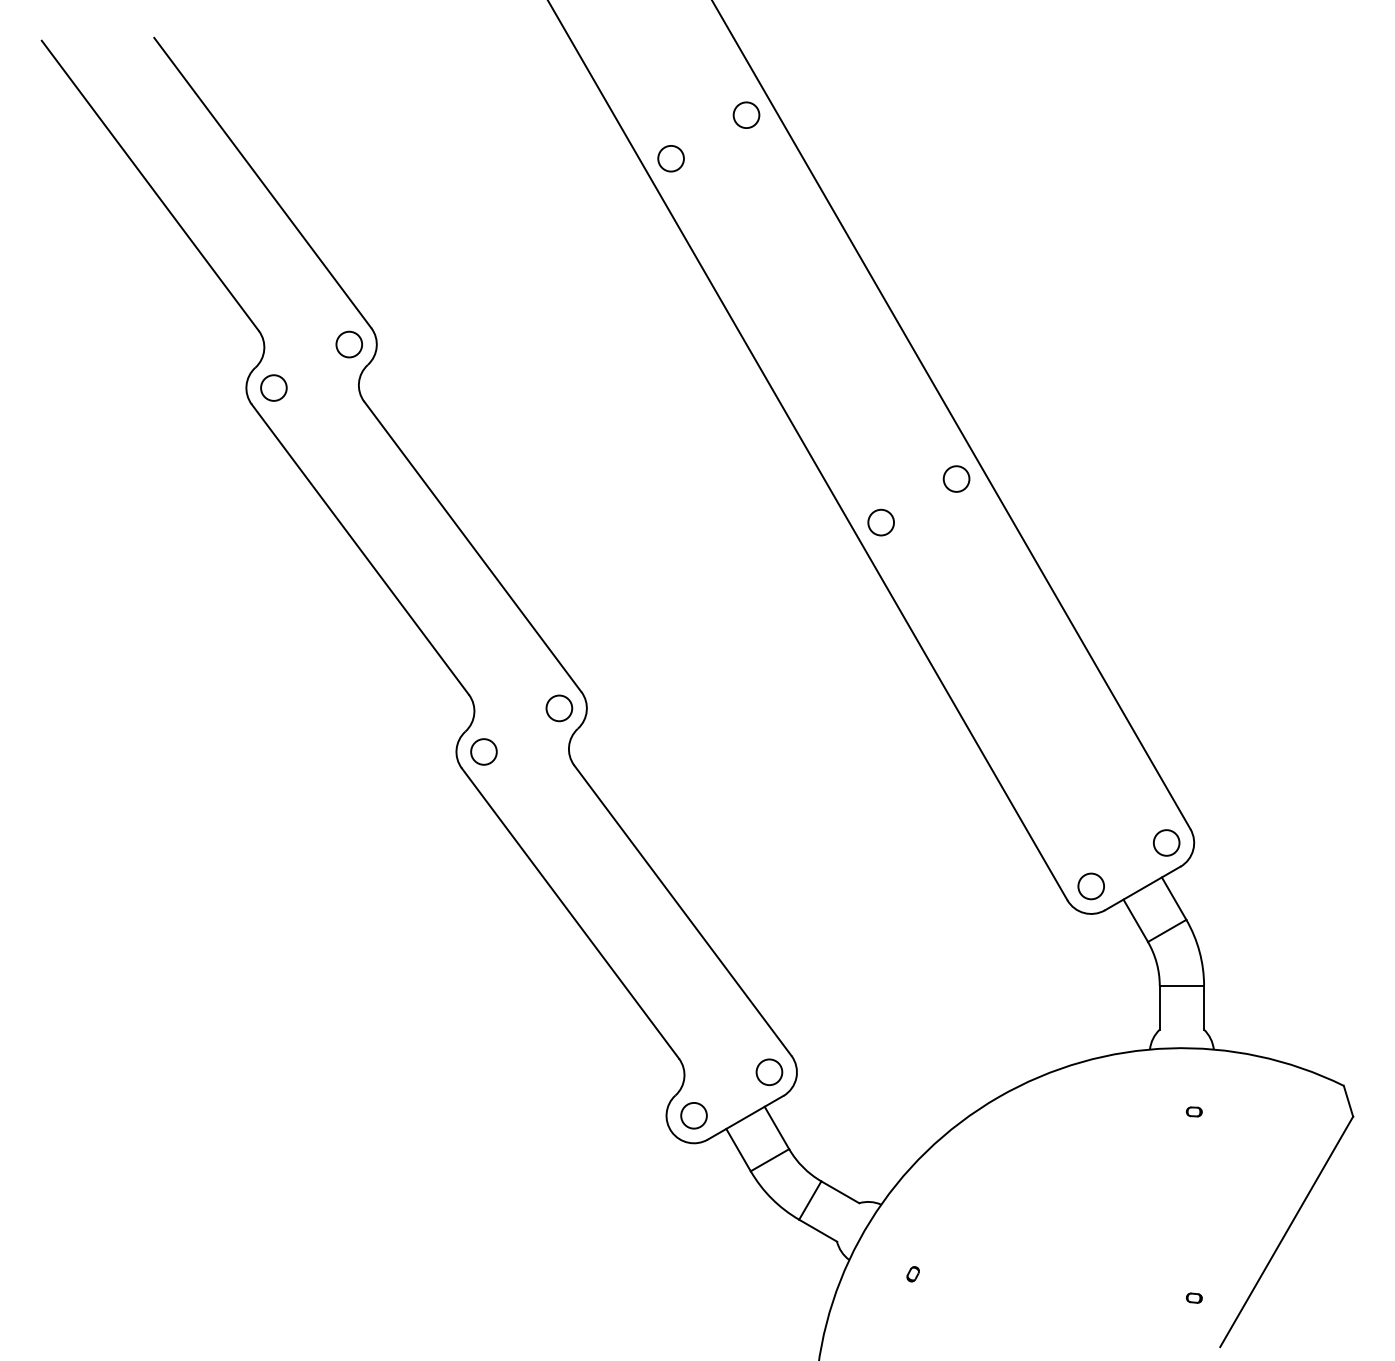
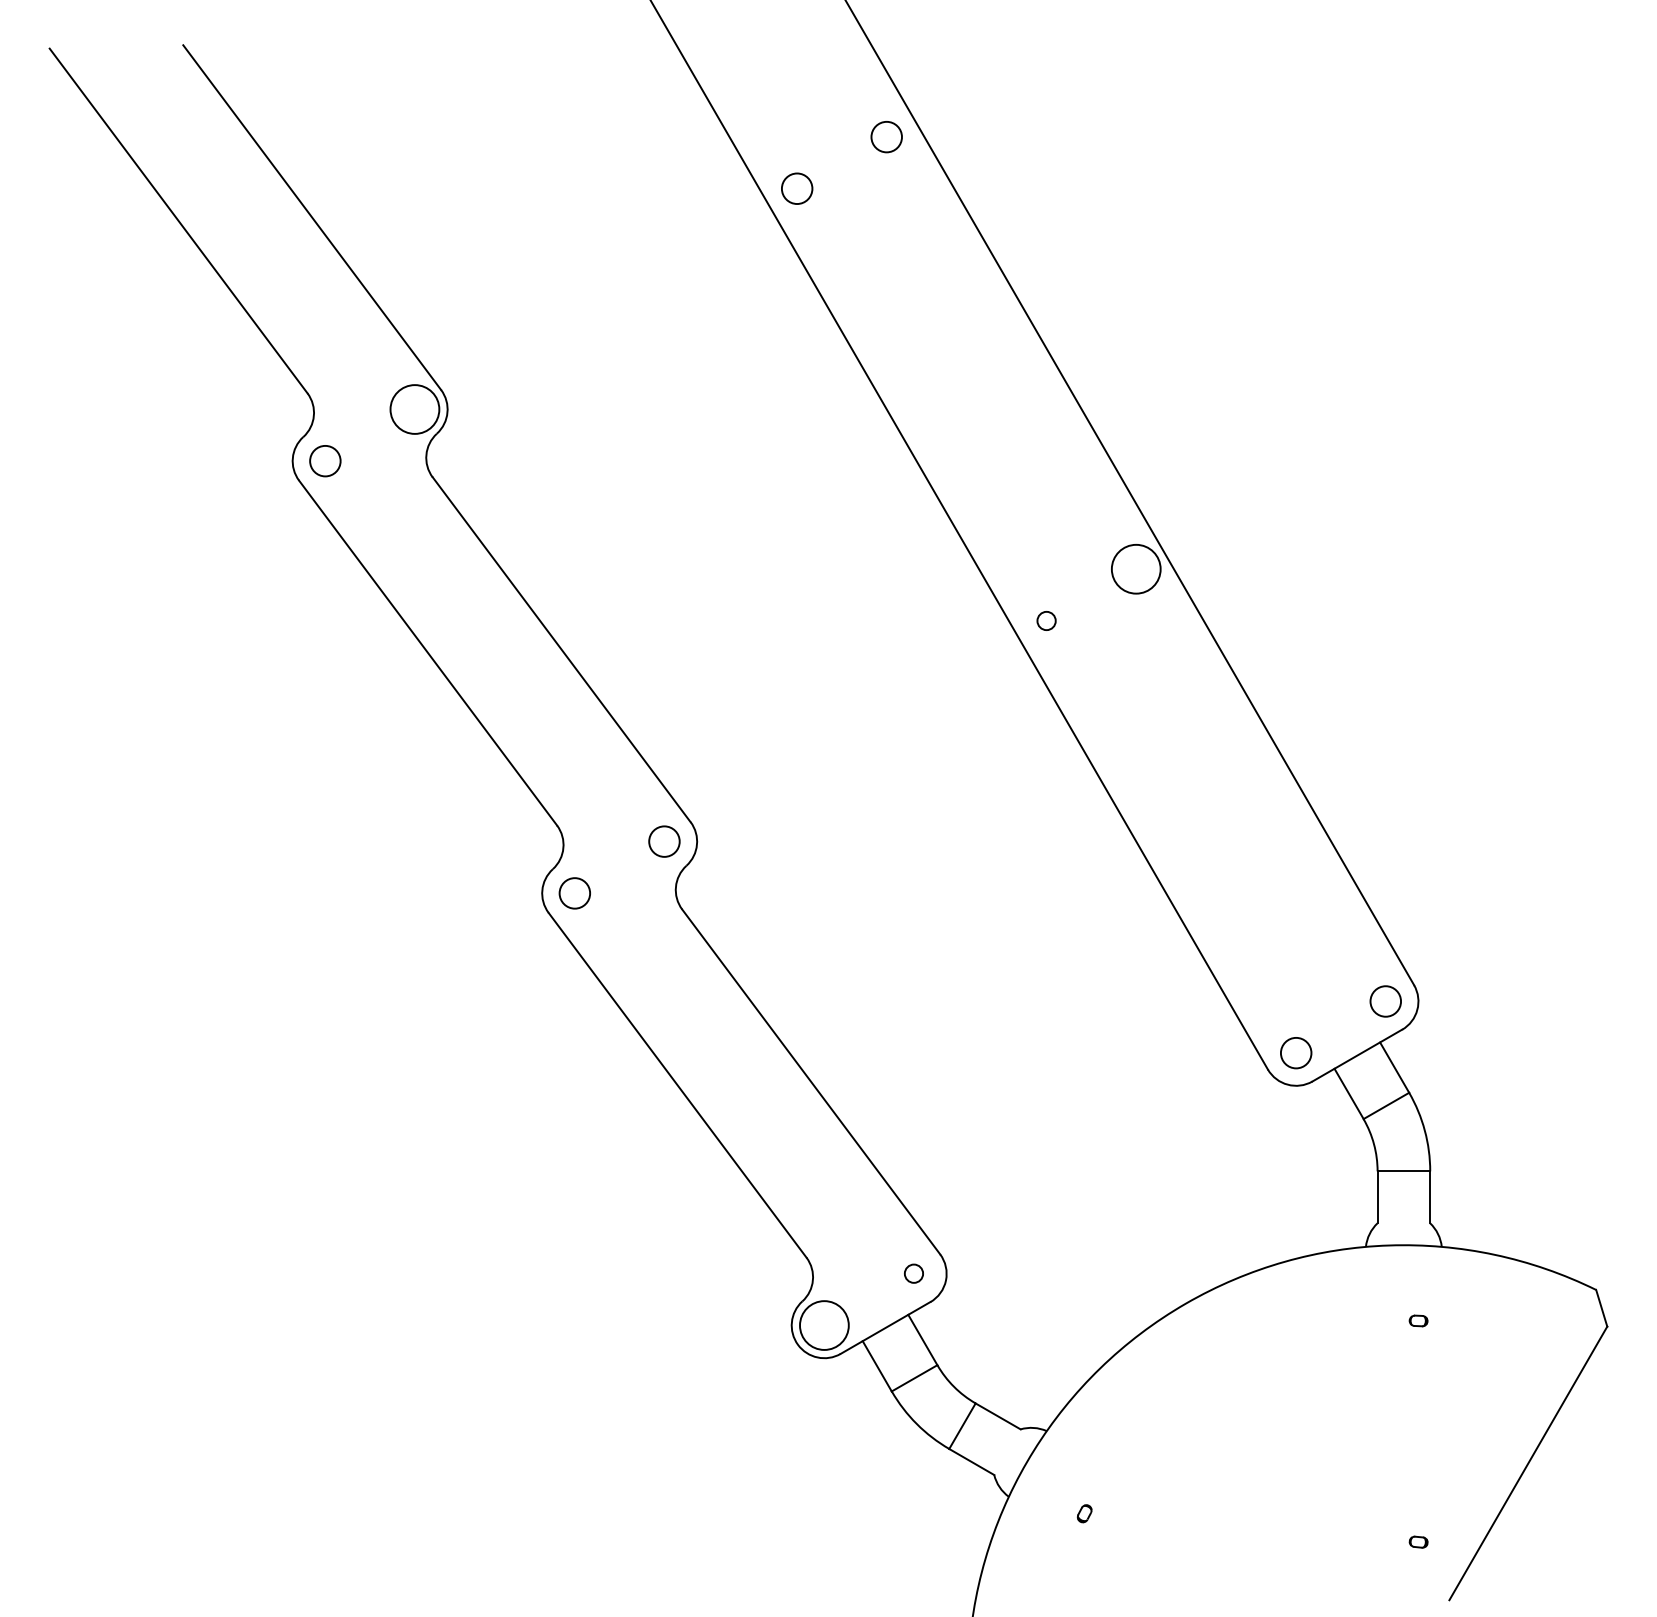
circle: (348, 344) -> (414, 409), size x1.6
circle: (956, 478) -> (1136, 568), size x1.6
circle: (881, 522) -> (1046, 620), size x0.6
circle: (769, 1071) -> (913, 1273), size x0.6
circle: (694, 1115) -> (824, 1325), size x1.6

